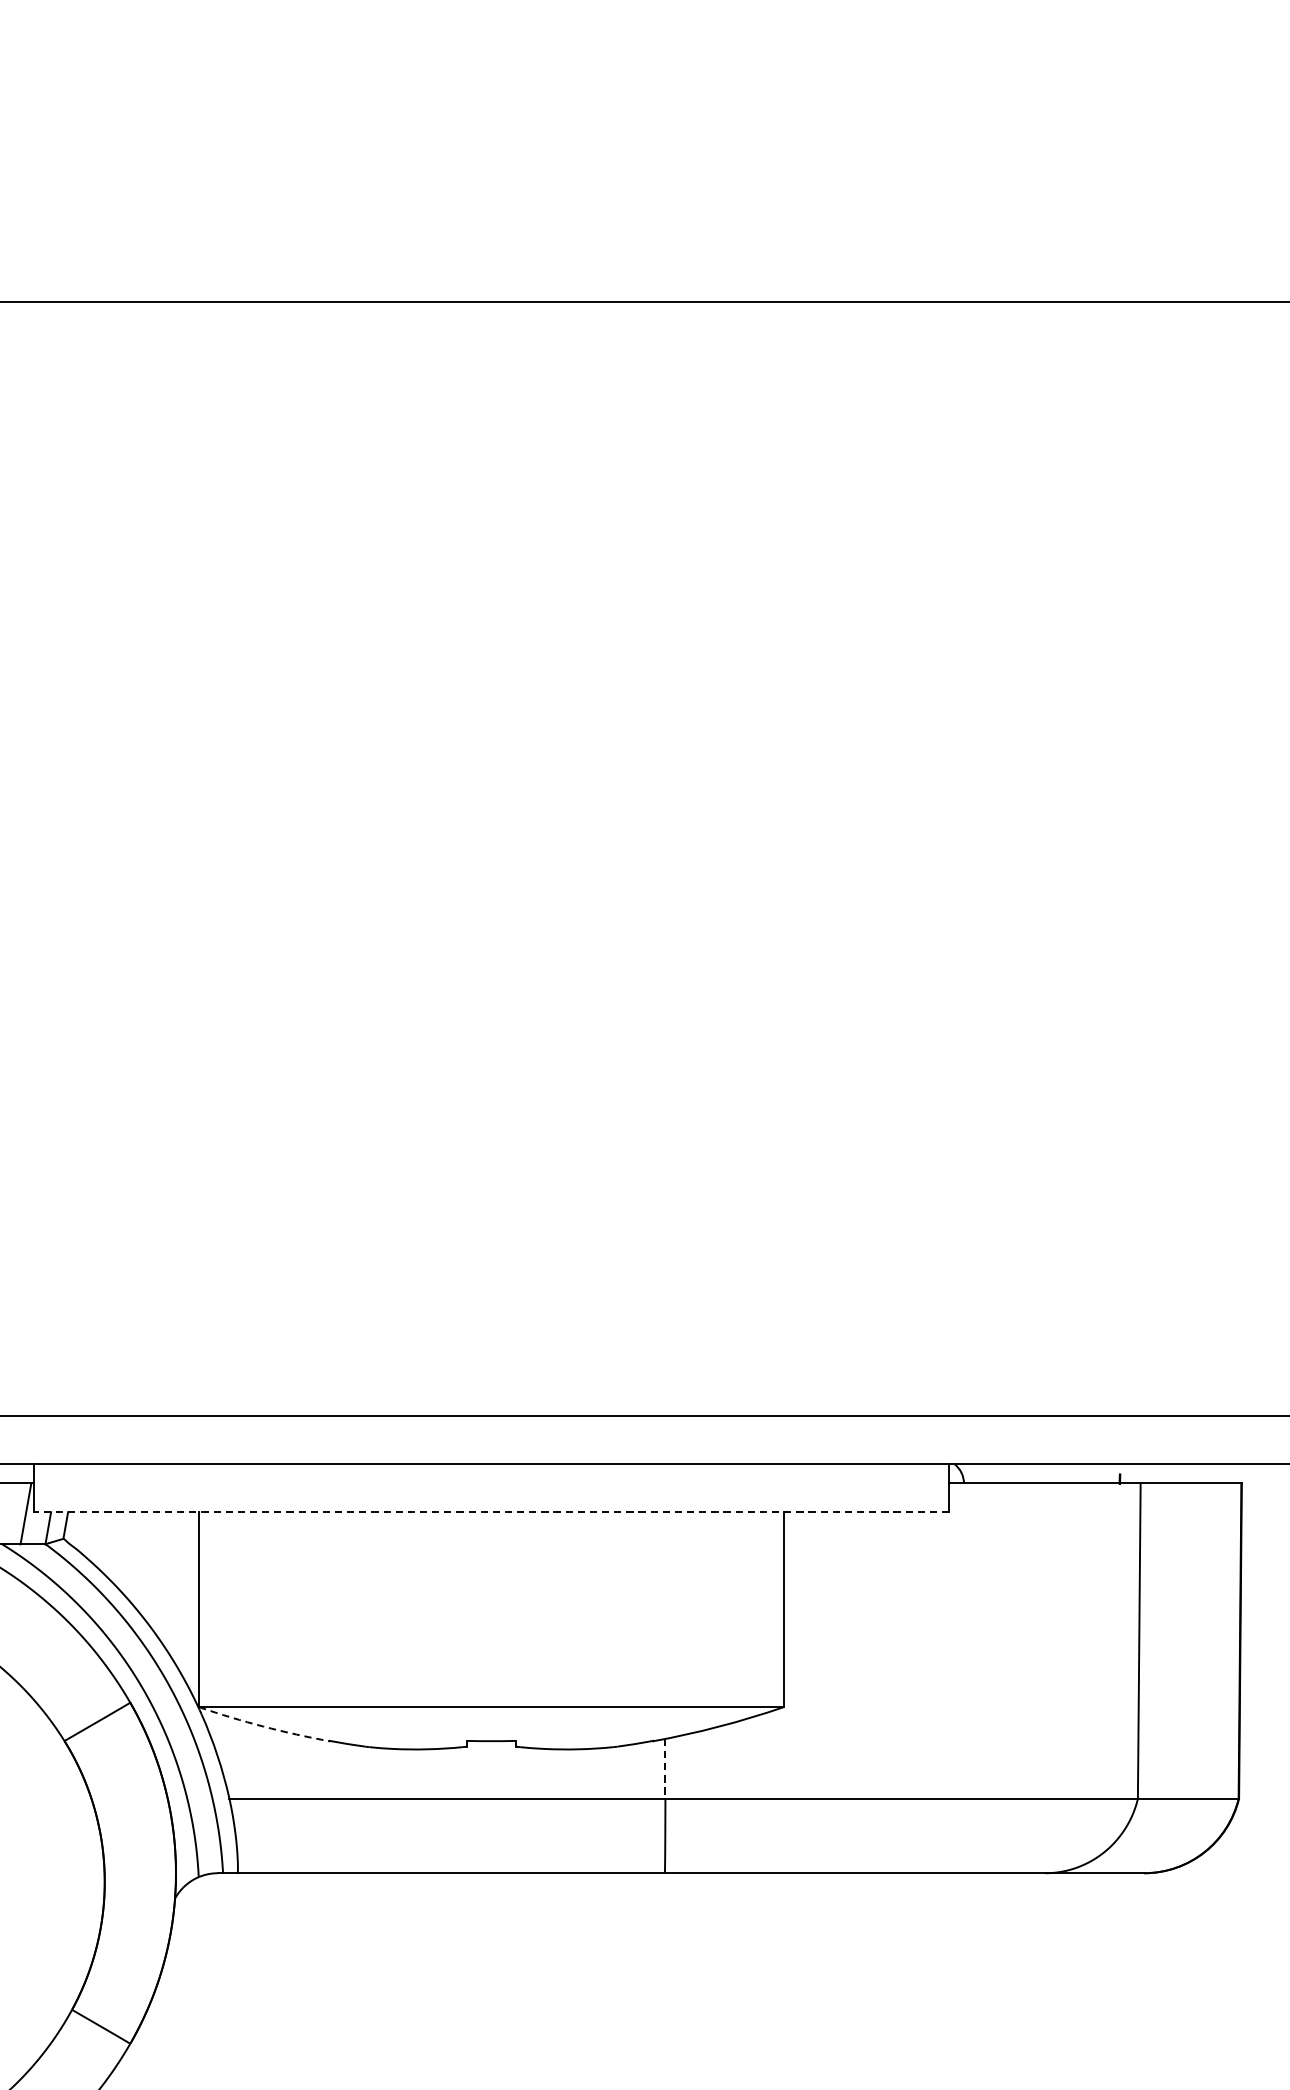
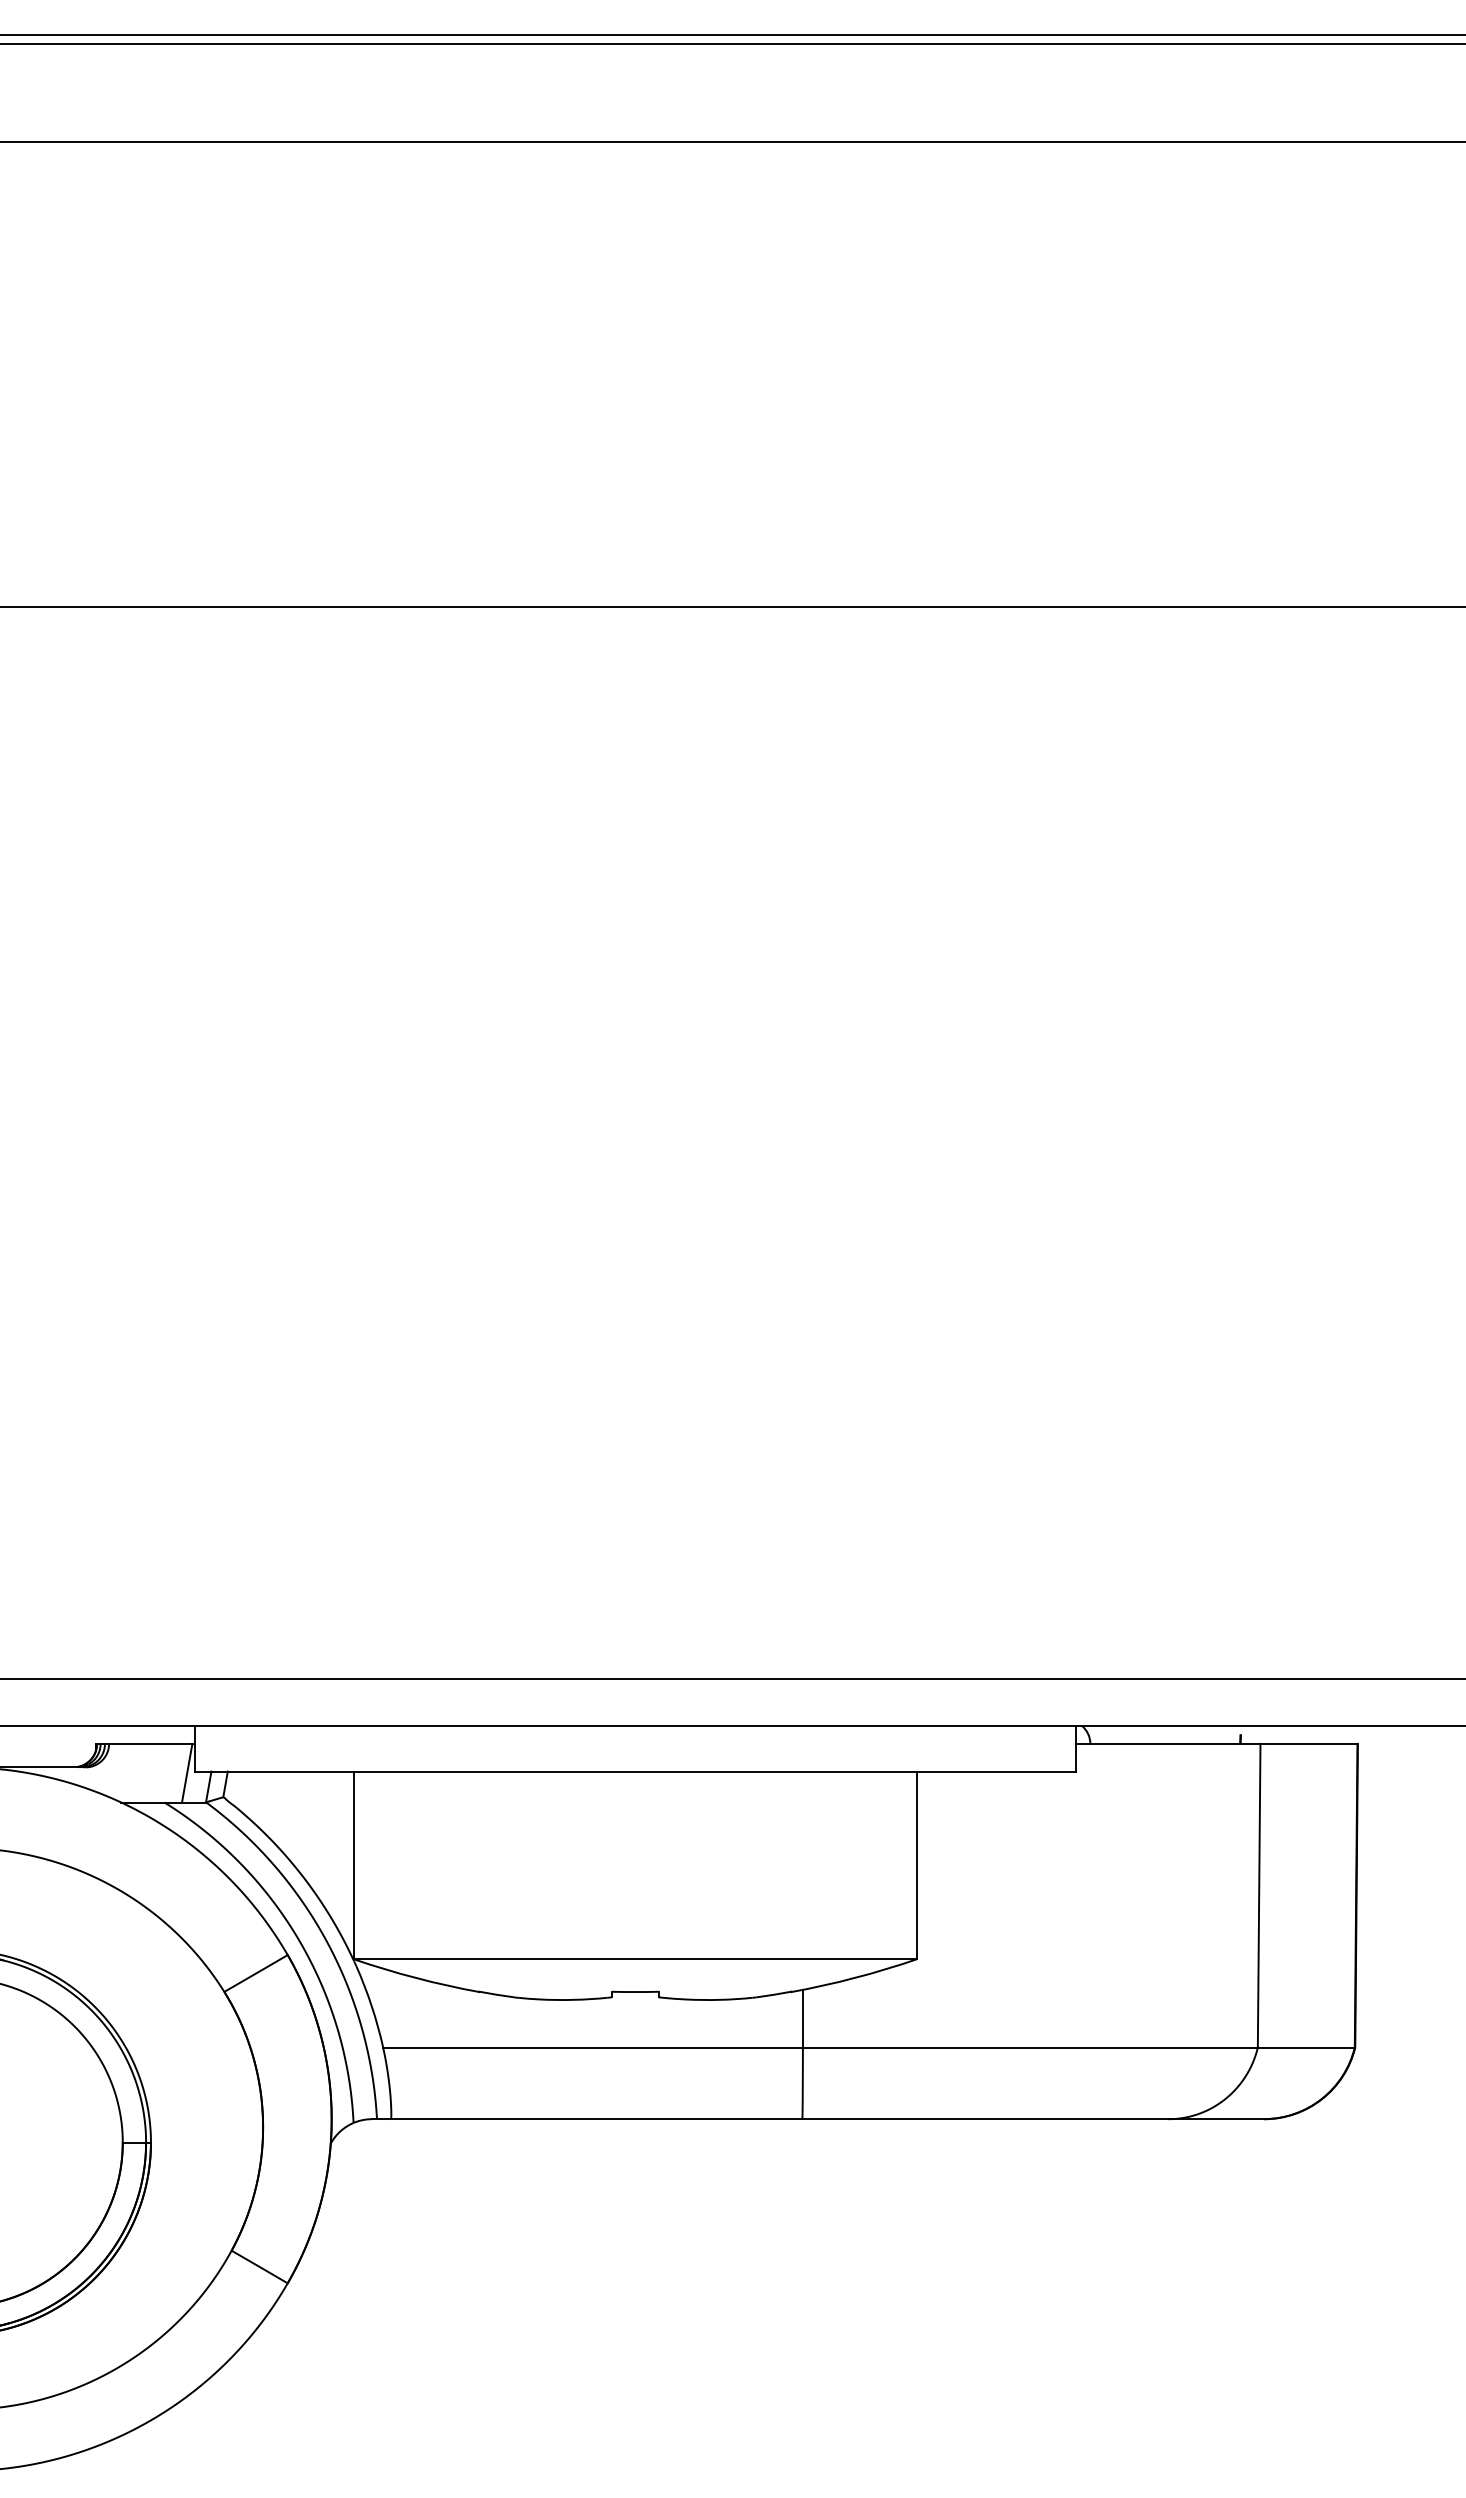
line: (491, 1512) -> (635, 1771), dashed -> solid
arc: (264, 1727) -> (416, 1978), dashed -> solid
line: (664, 1768) -> (802, 2018), dashed -> solid

